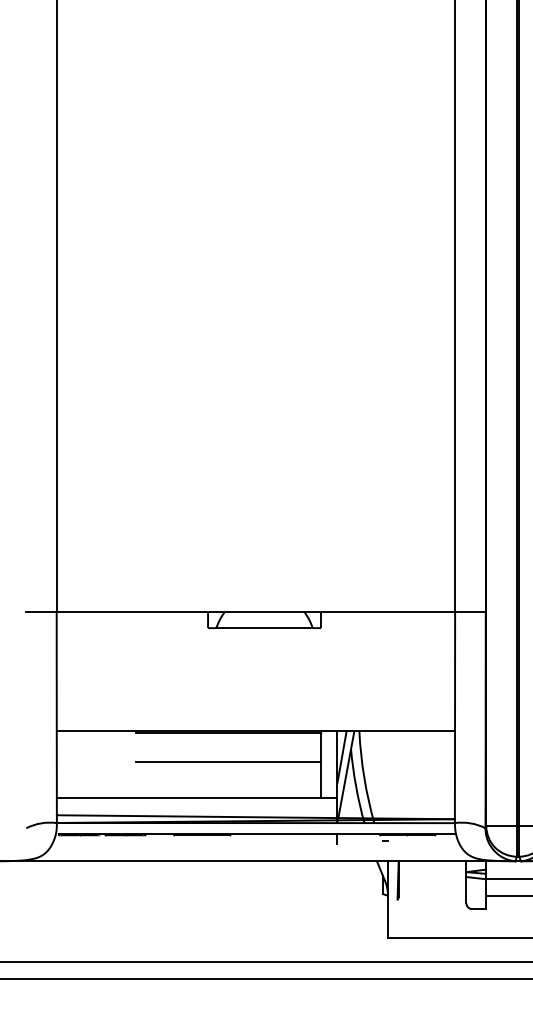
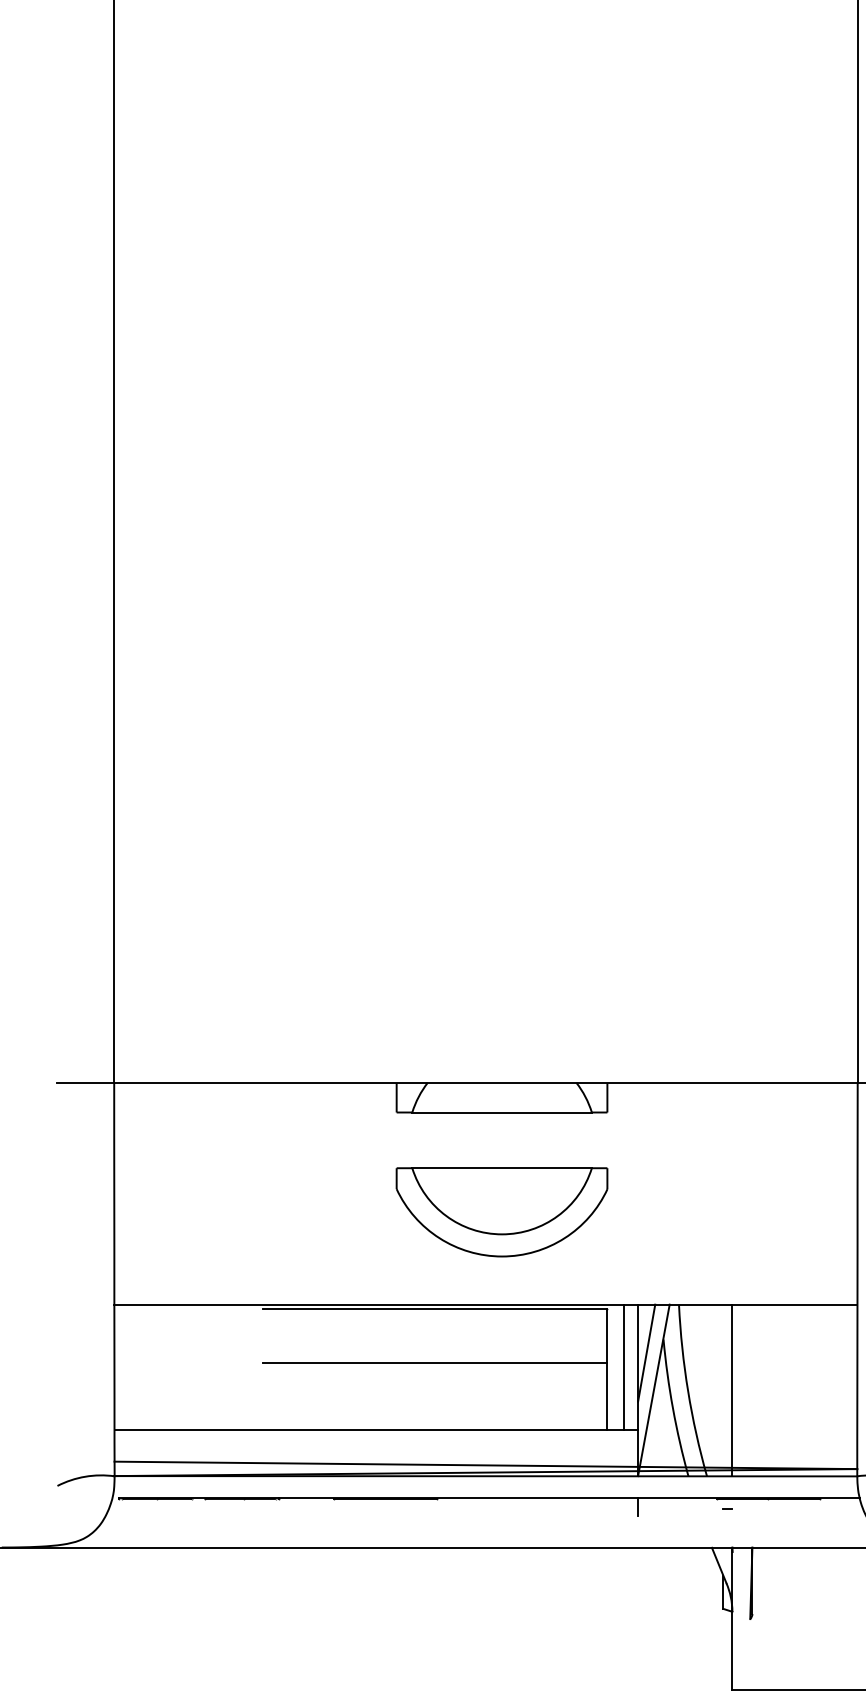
part: (264, 681) -> (501, 1212), added
line: (329, 764) -> (623, 1366), added
line: (387, 776) -> (731, 1389), added

